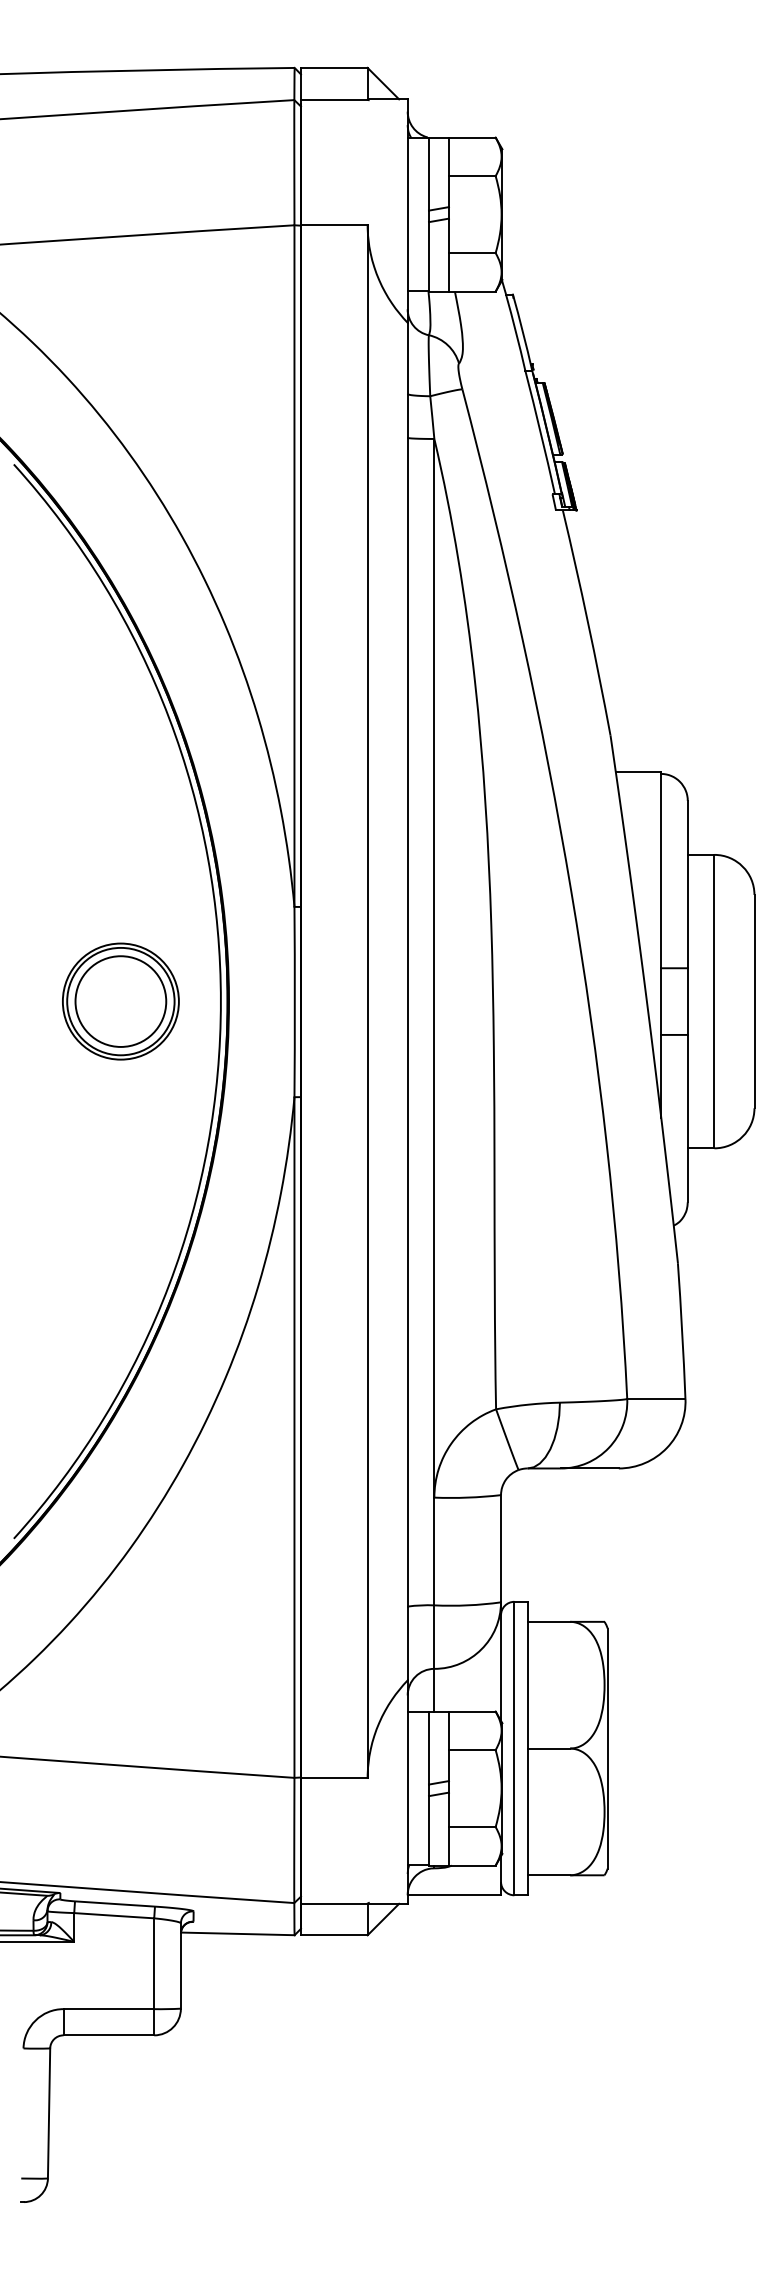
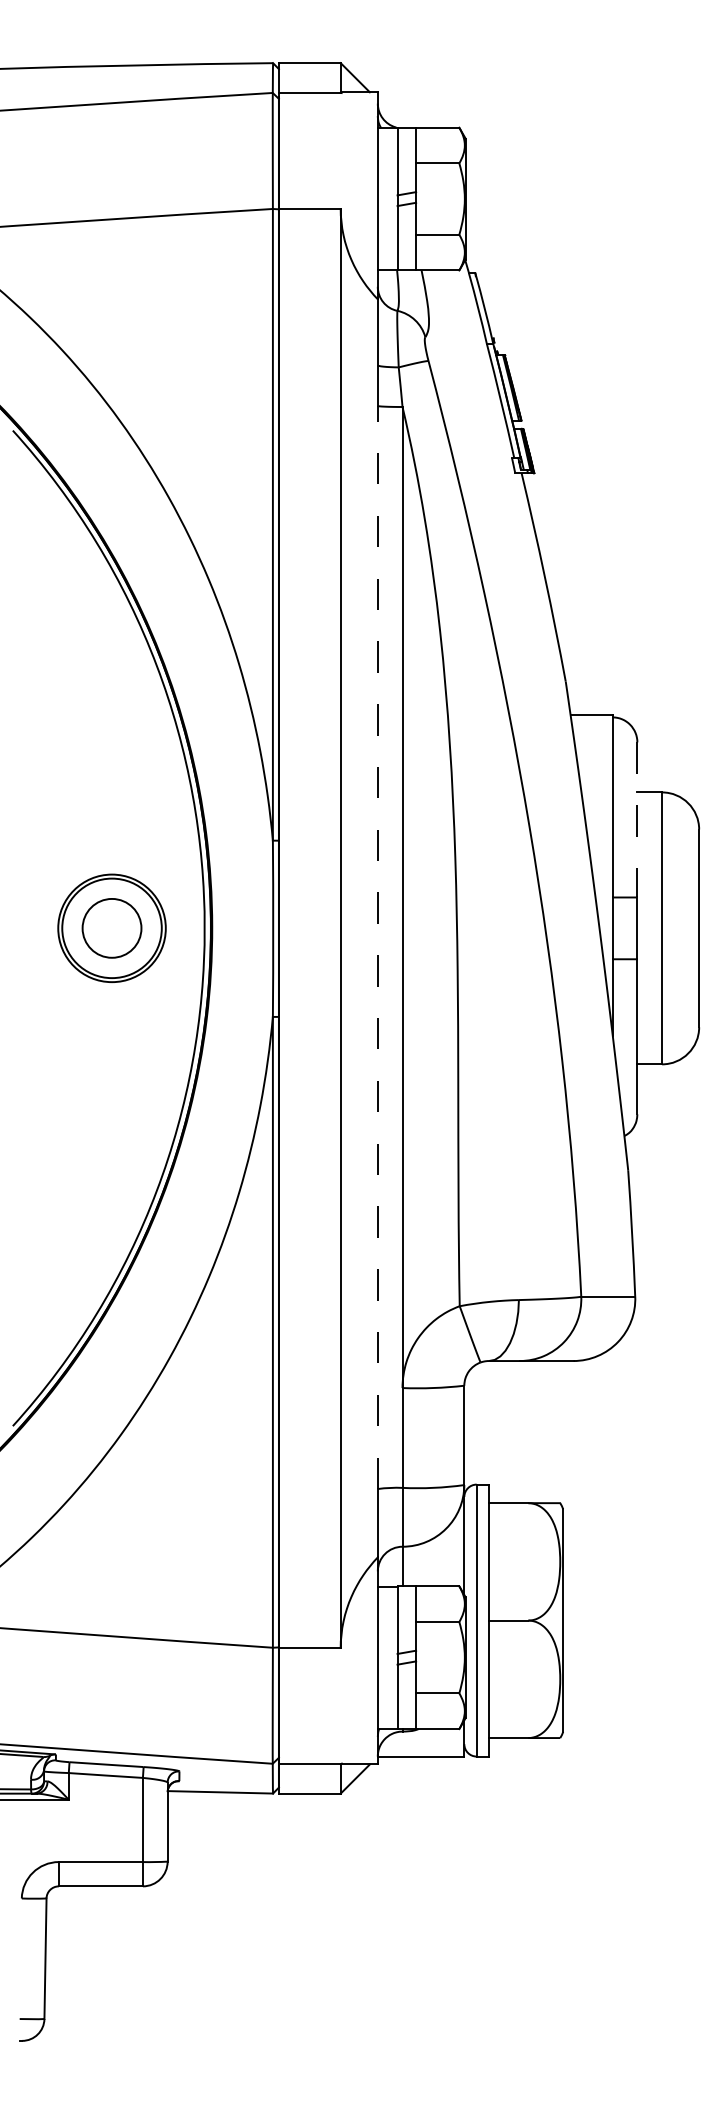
line: (687, 884) -> (637, 819), solid -> dashed
circle: (121, 1001) -> (112, 928), size x0.7
line: (407, 1022) -> (377, 947), solid -> dashed

